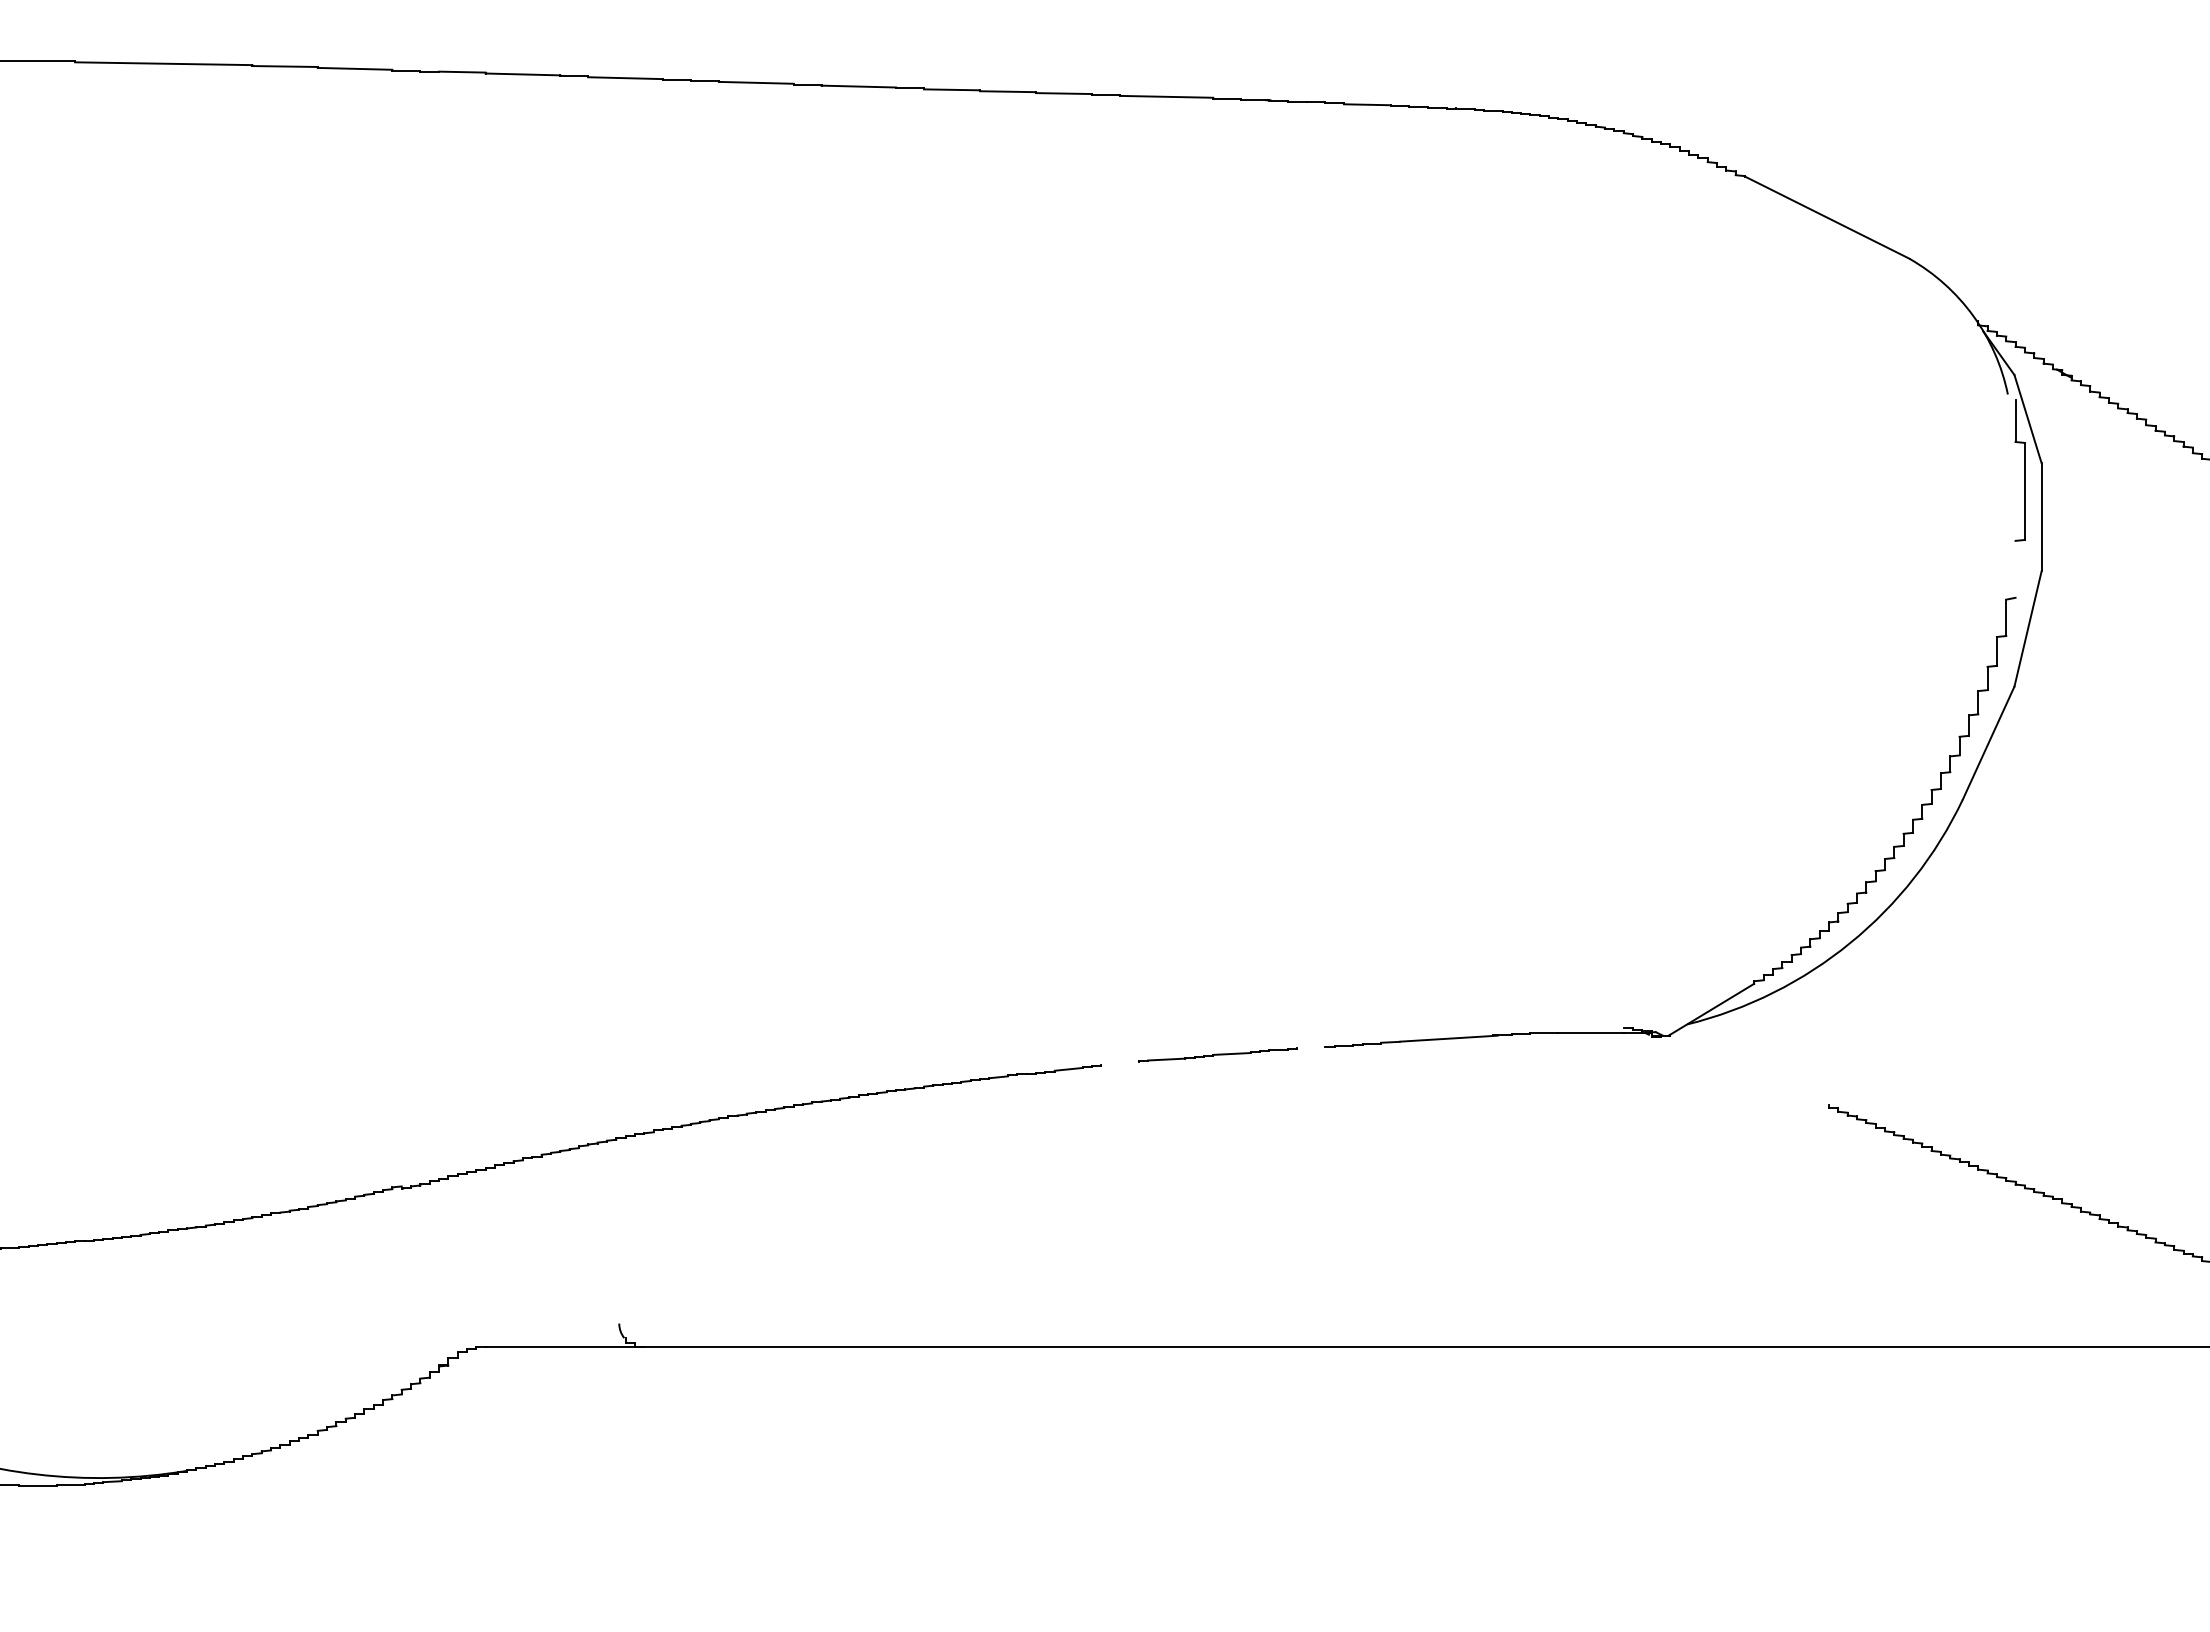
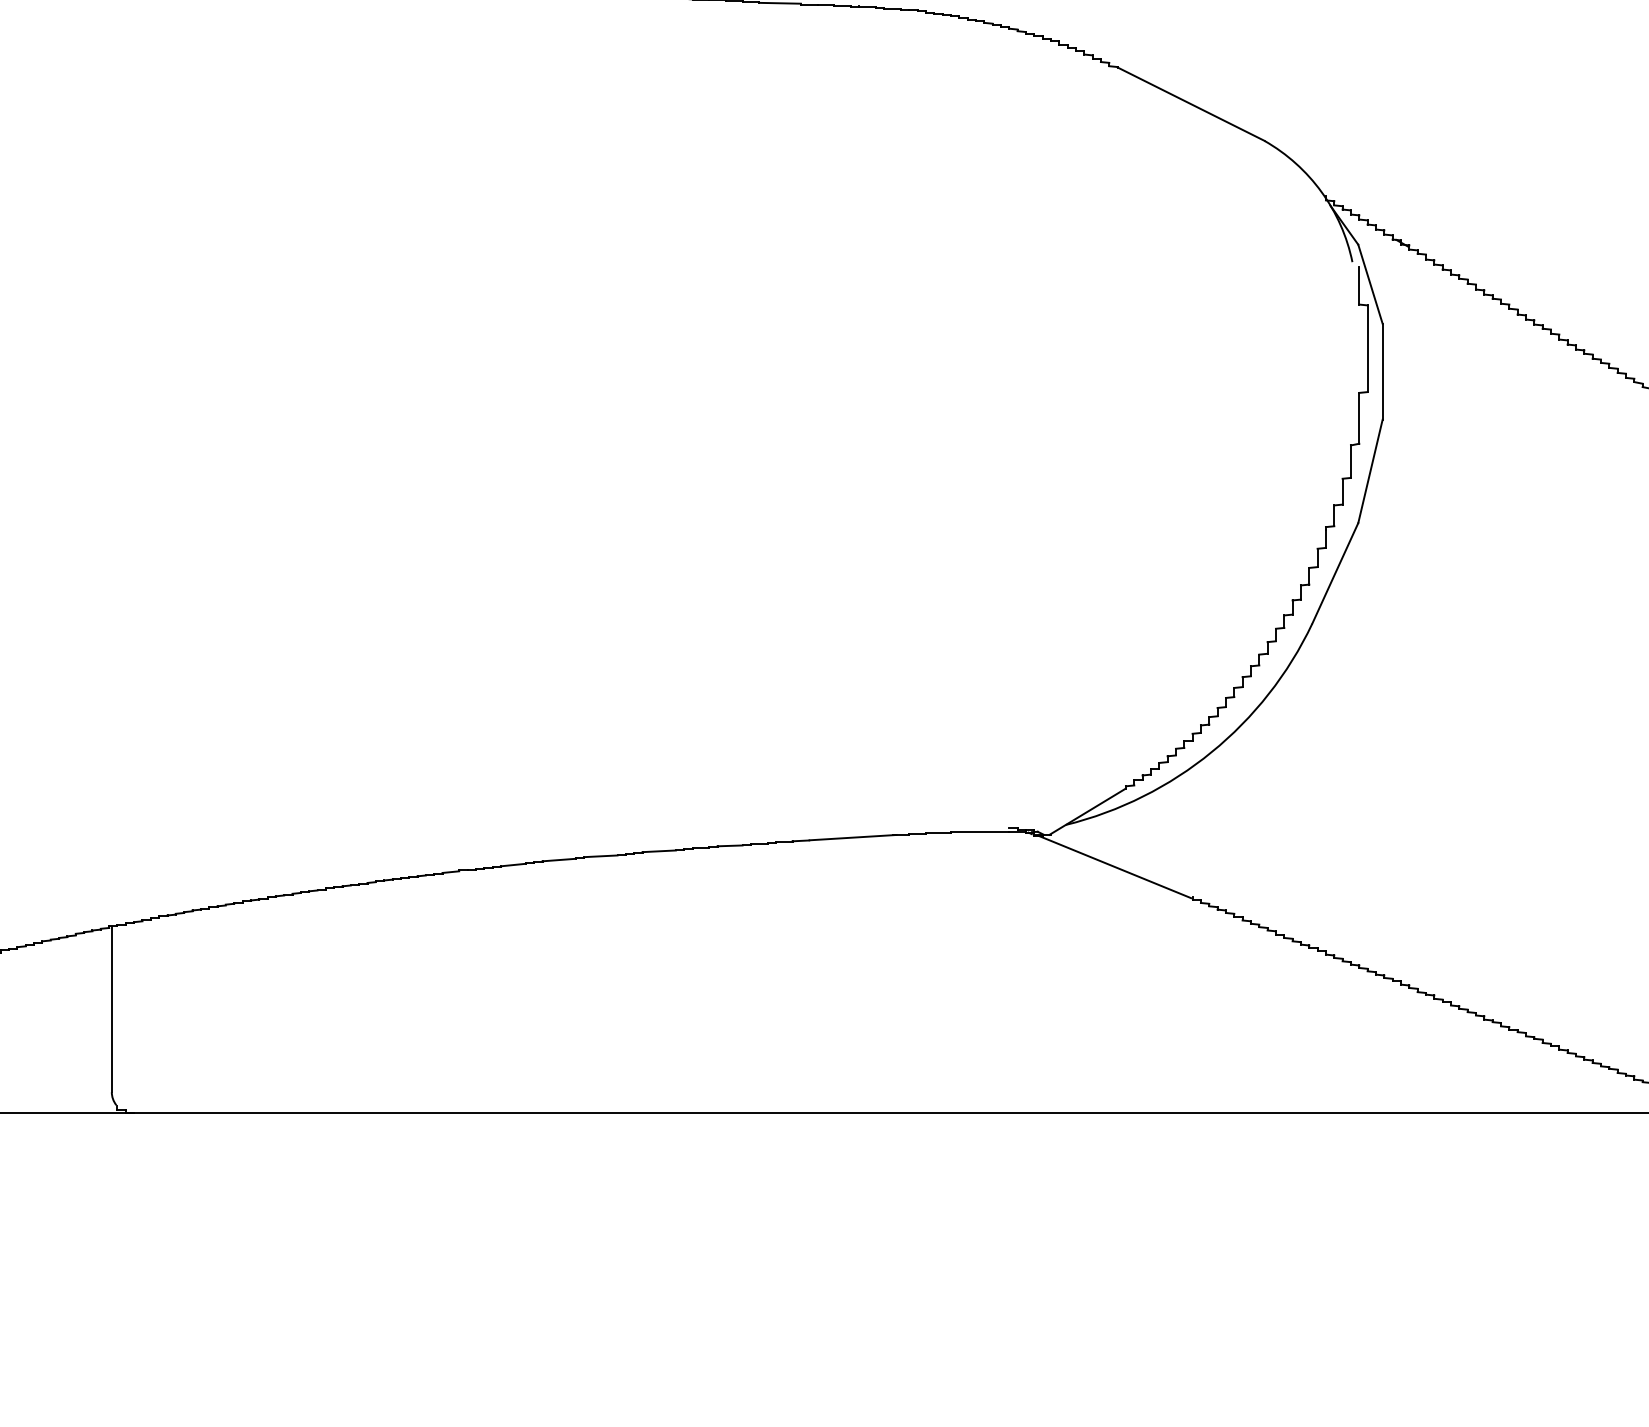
line: (2015, 568) -> (1359, 417), added
line: (1311, 1047) -> (730, 845), added
line: (1119, 1063) -> (558, 859), added
line: (1741, 1071) -> (1114, 866), added
line: (619, 1231) -> (112, 1009), added

